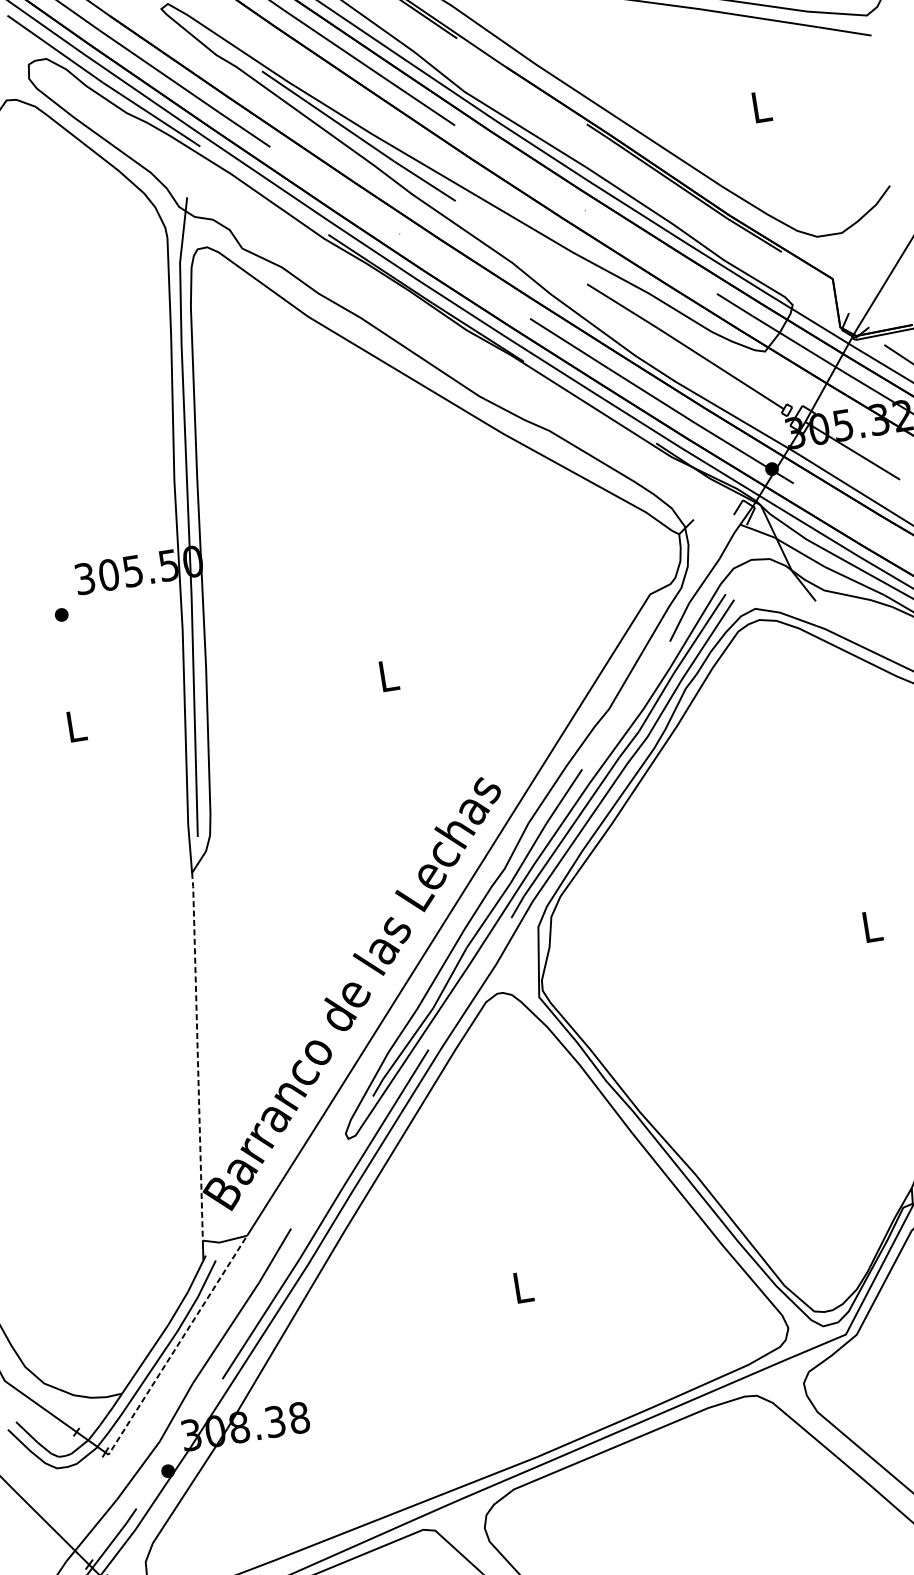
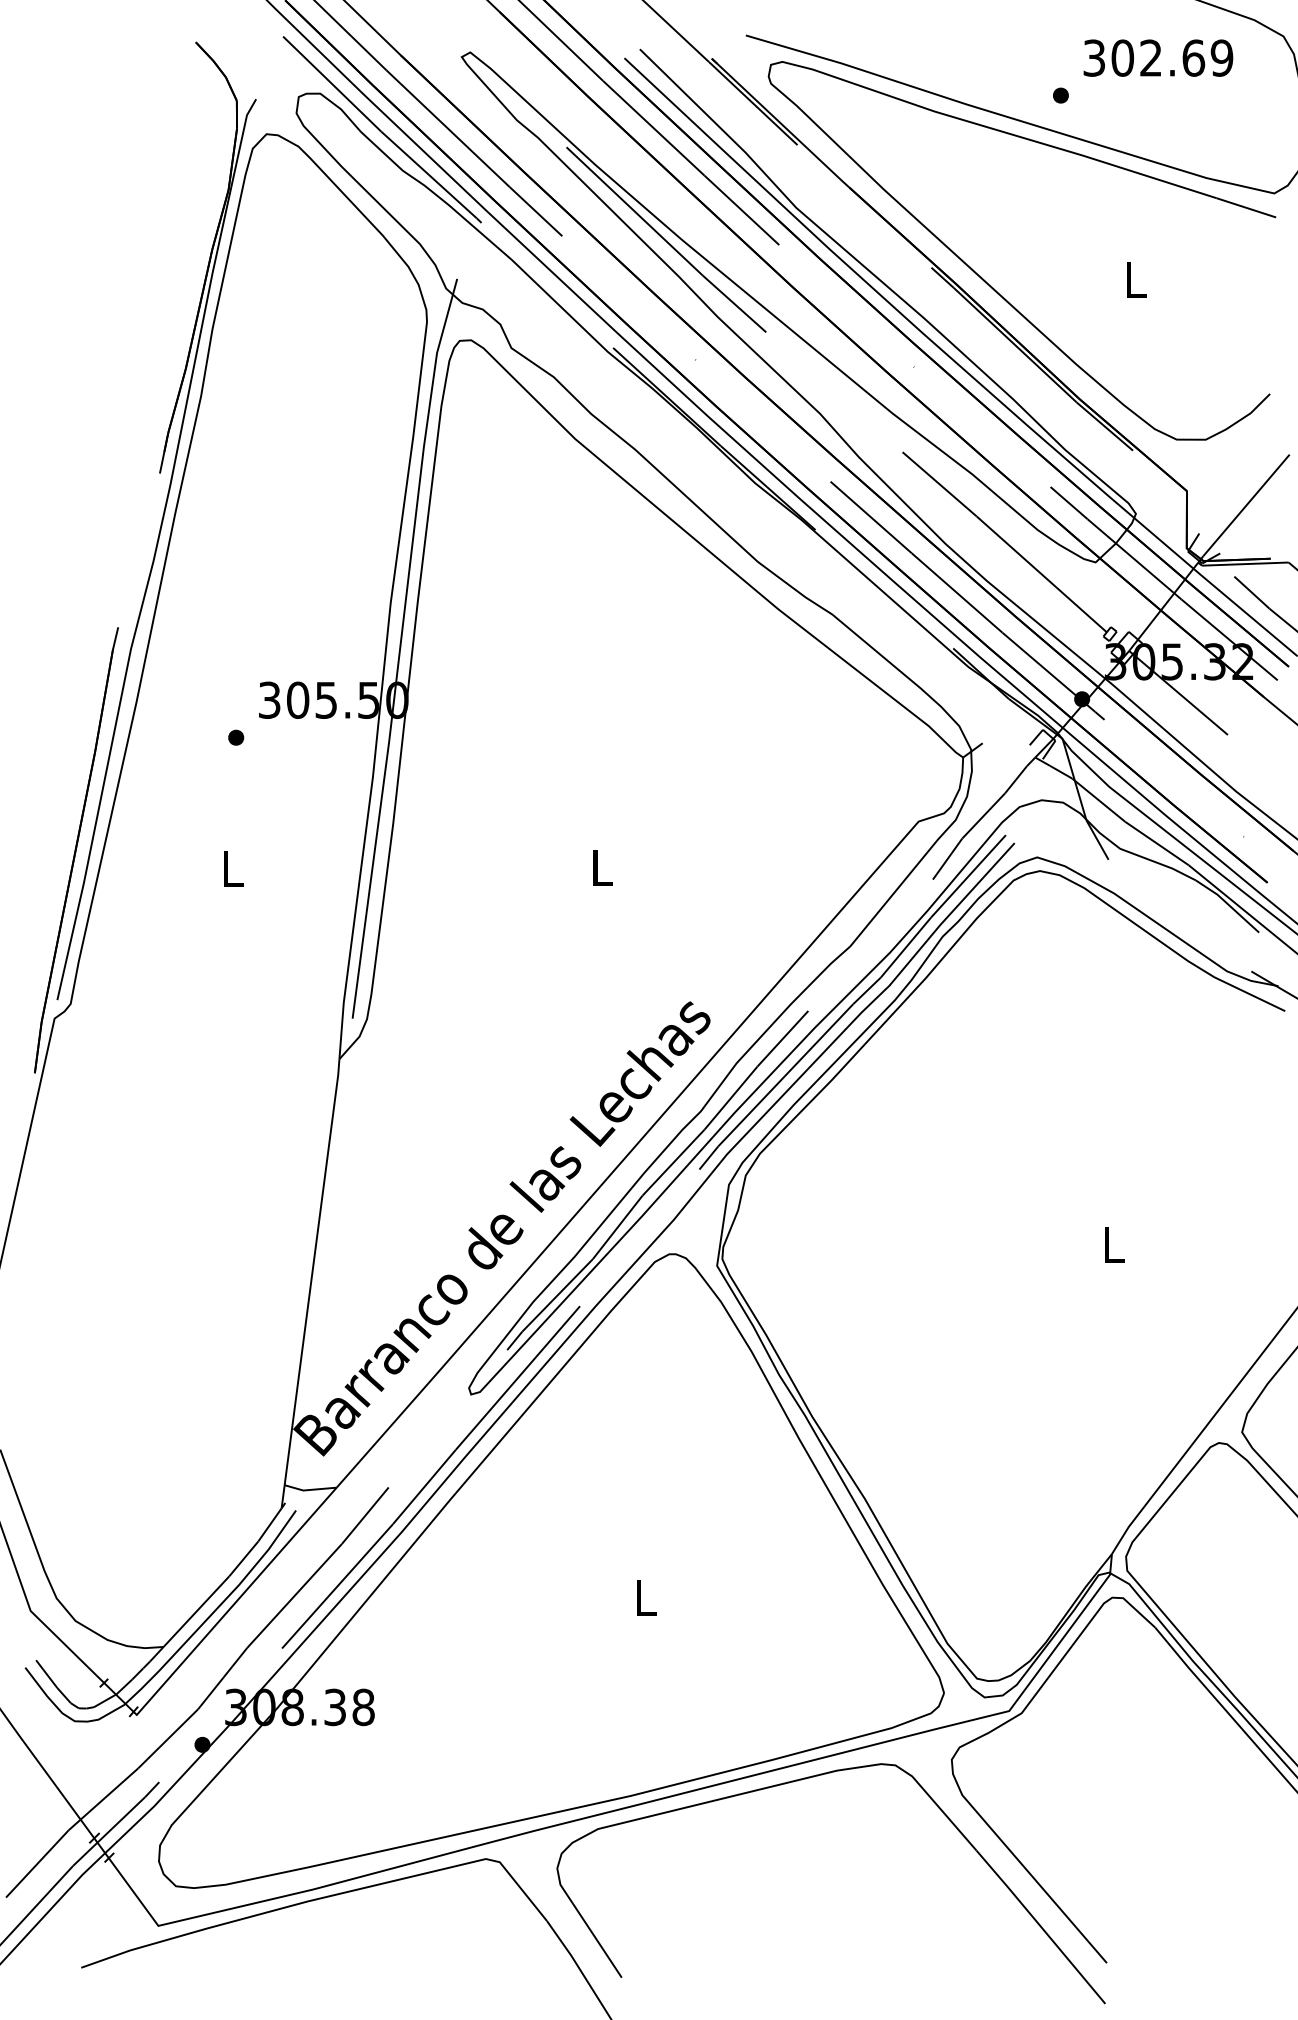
line: (197, 1056) -> (312, 1271), dashed -> solid
line: (177, 1347) -> (235, 1603), dashed -> solid

